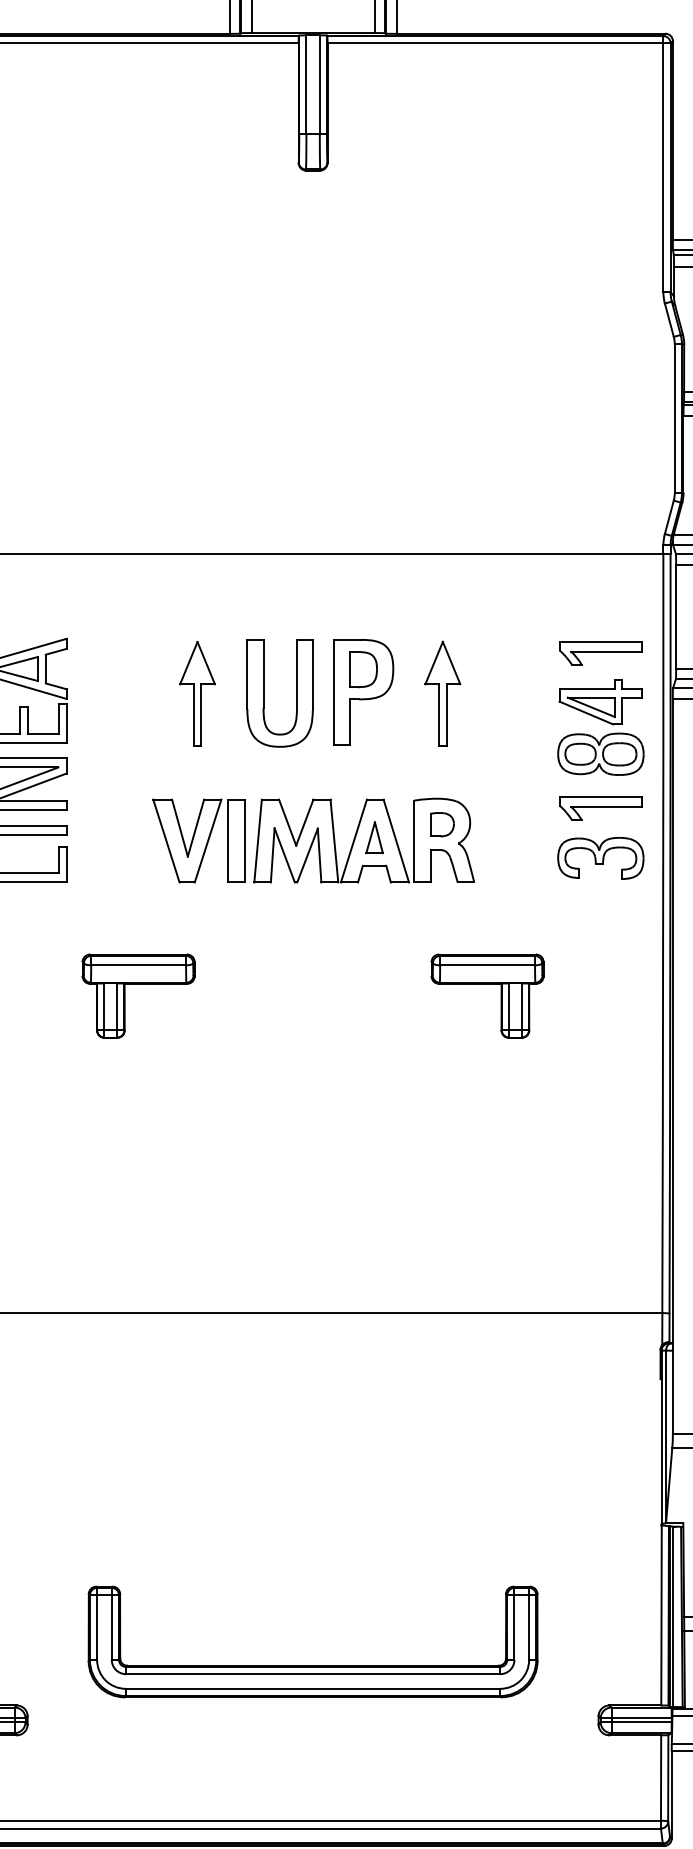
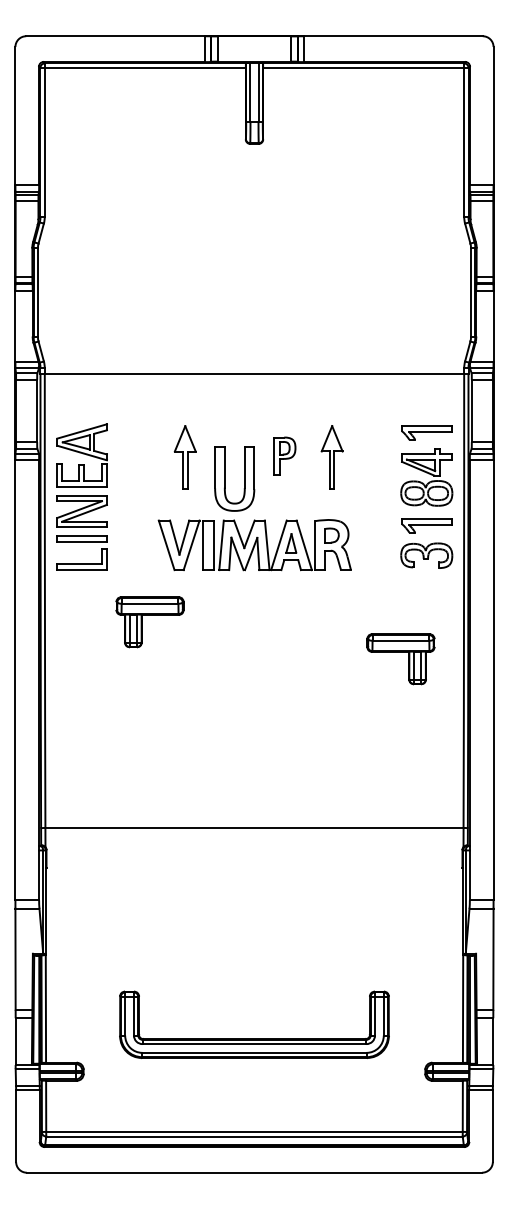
part: (264, 692) -> (225, 478), moved
part: (363, 692) -> (284, 456), size x0.6
part: (137, 984) -> (149, 615), moved
part: (486, 984) -> (400, 652), moved

